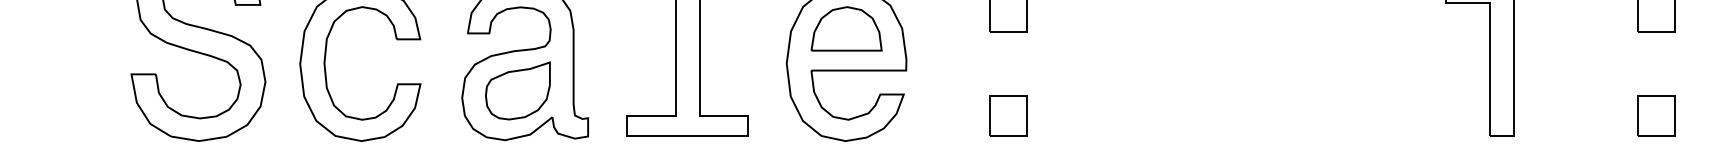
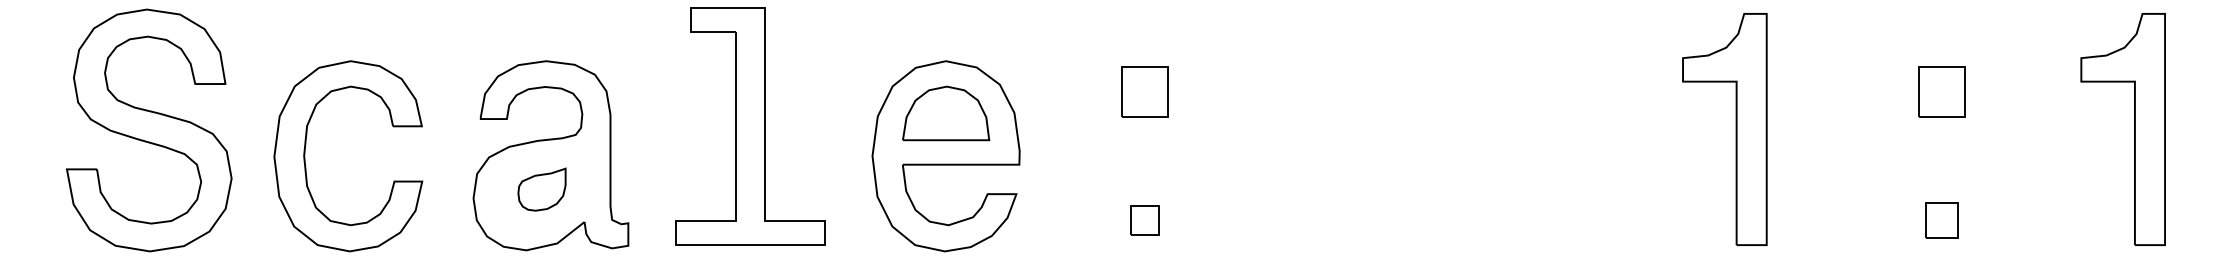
part: (517, 90) -> (541, 189), size x0.6
part: (1007, 115) -> (1144, 220), size x0.6
part: (1656, 115) -> (1941, 220), size x0.7

